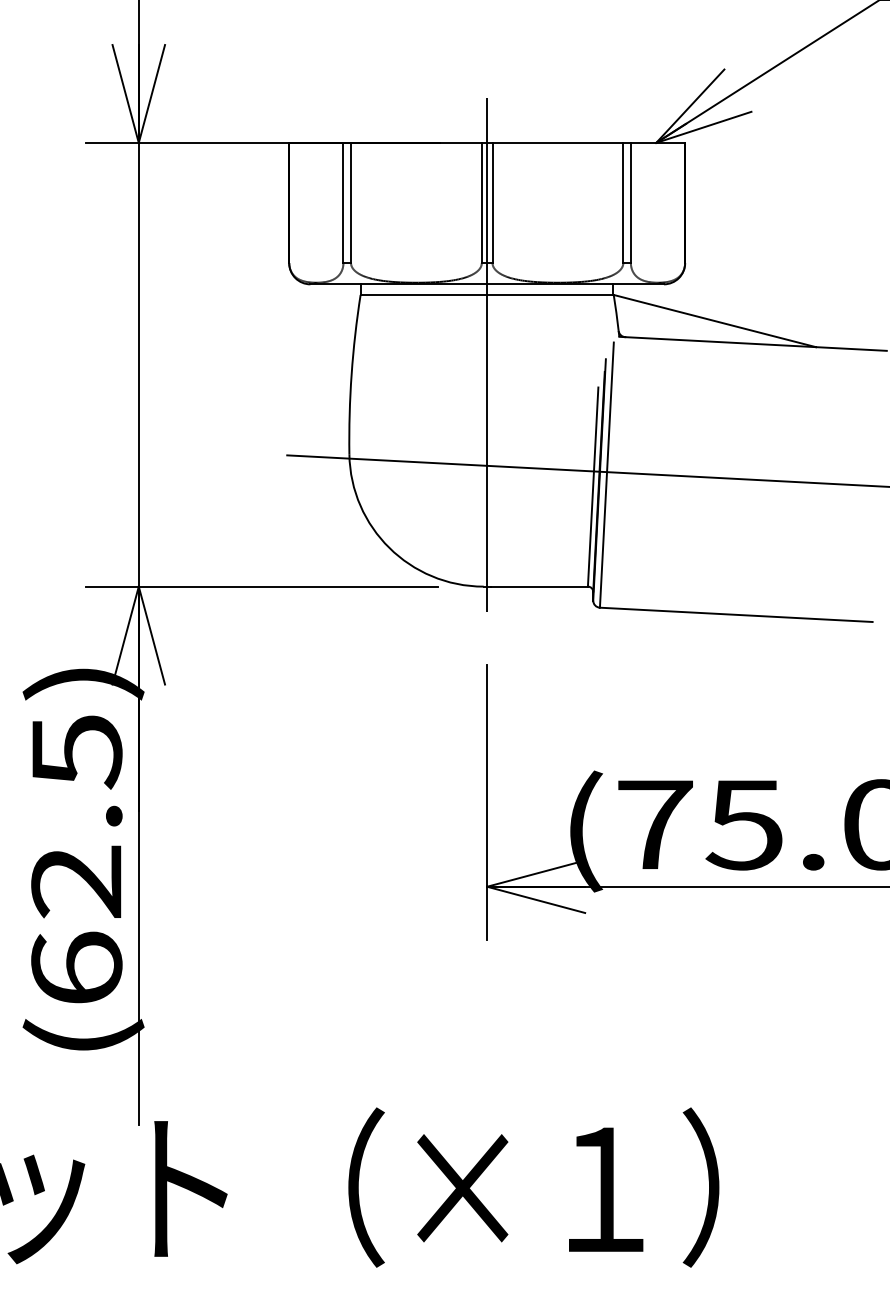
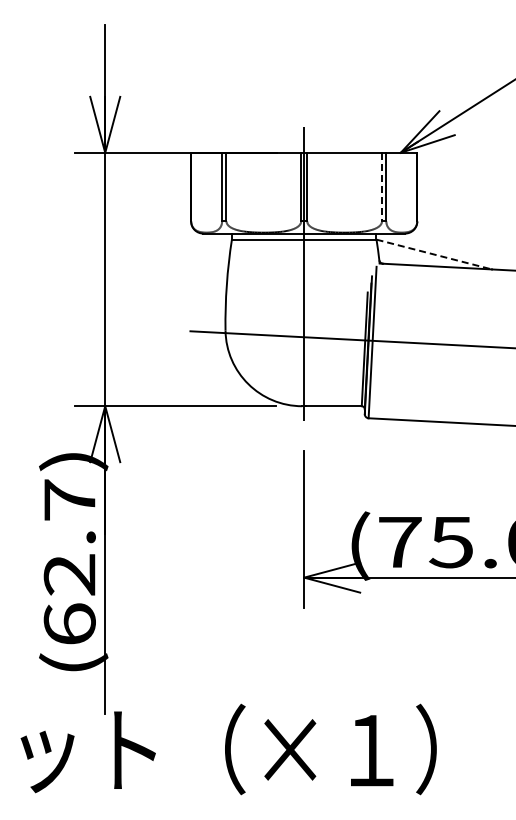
line: (622, 203) -> (381, 187), solid -> dashed
line: (715, 320) -> (434, 254), solid -> dashed
text: (76, 751) -> (69, 500), (62.5) -> (62.7)

